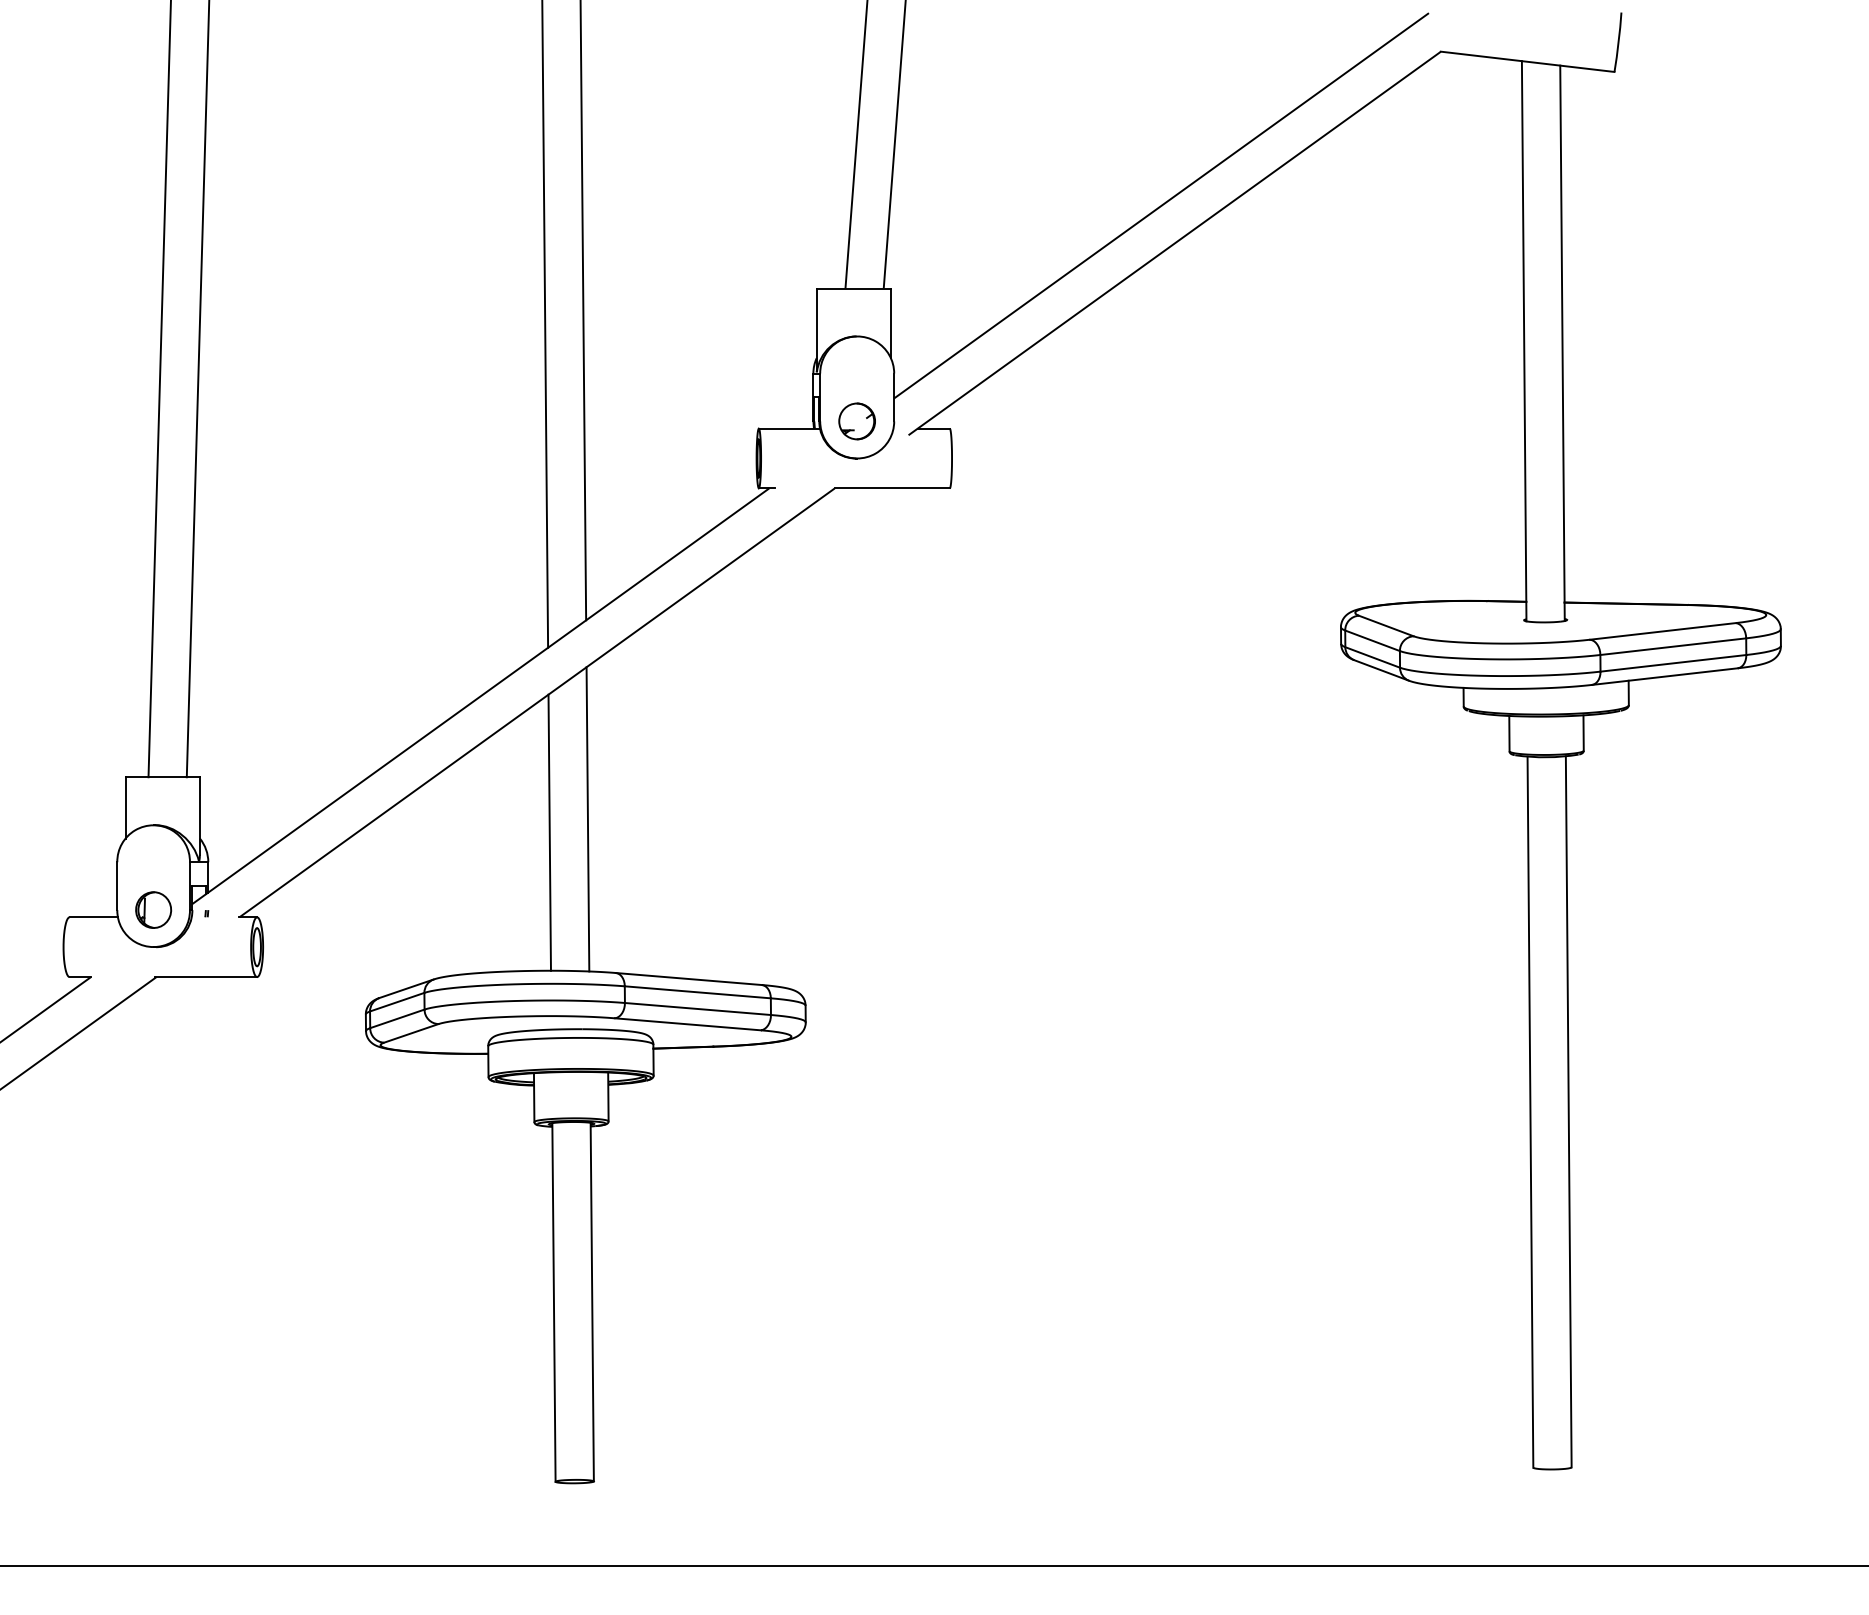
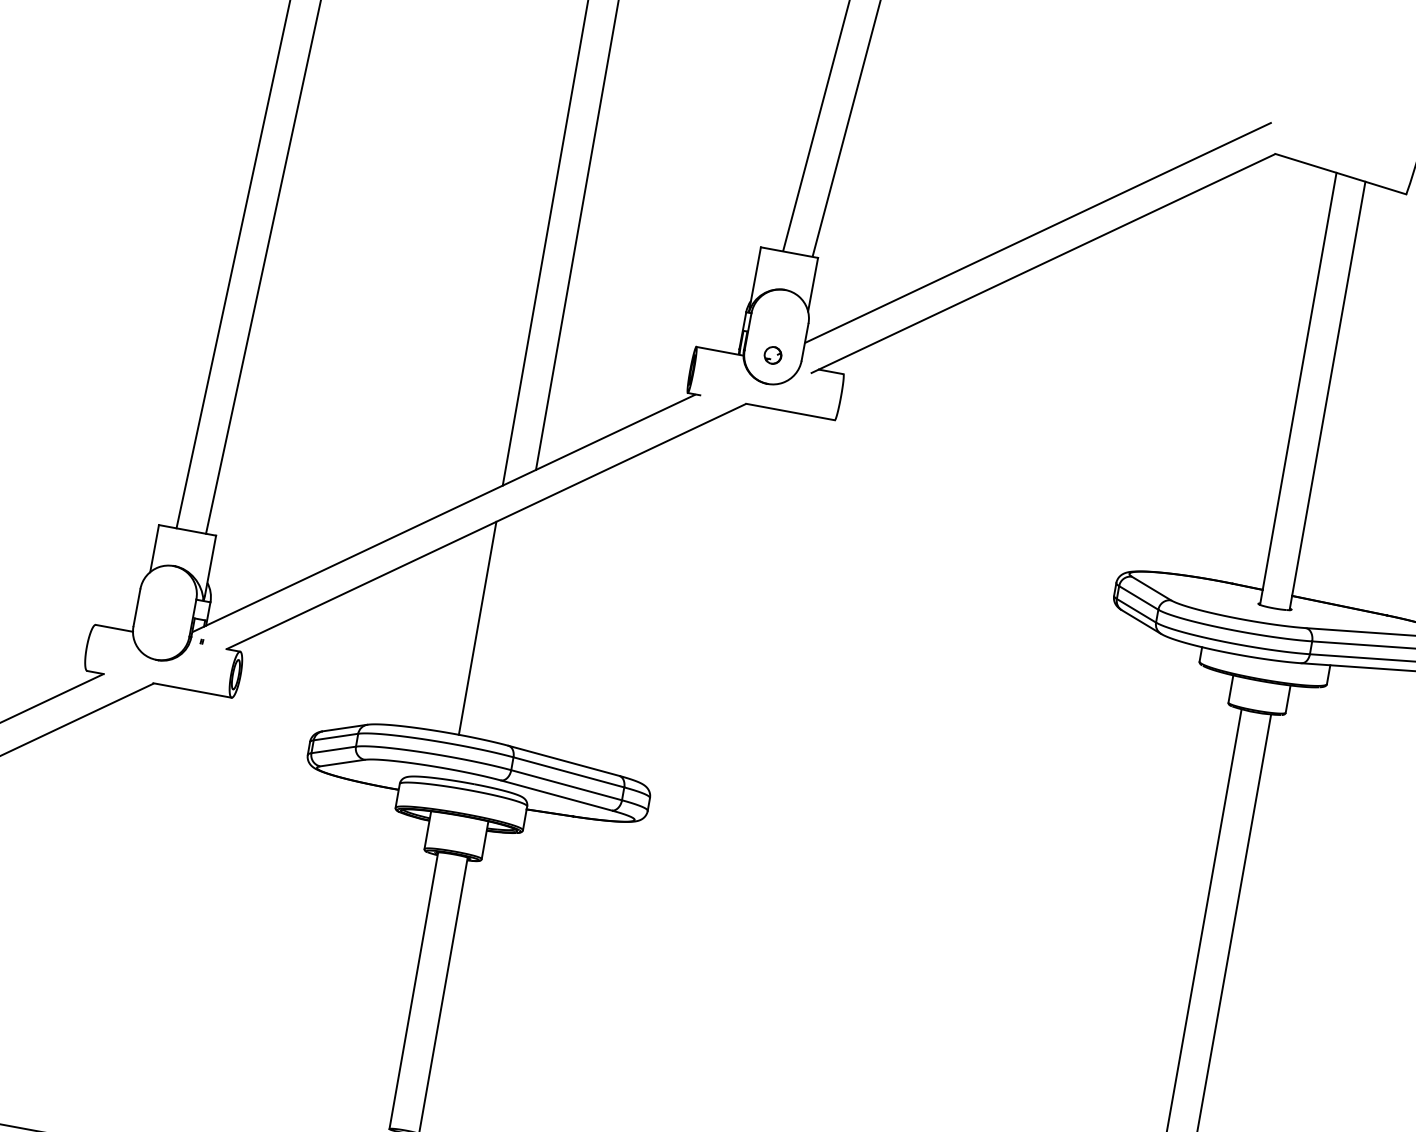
part: (856, 421) -> (772, 355), size x0.6
line: (587, 819) -> (508, 623), removed
part: (153, 909) -> (161, 630), removed

